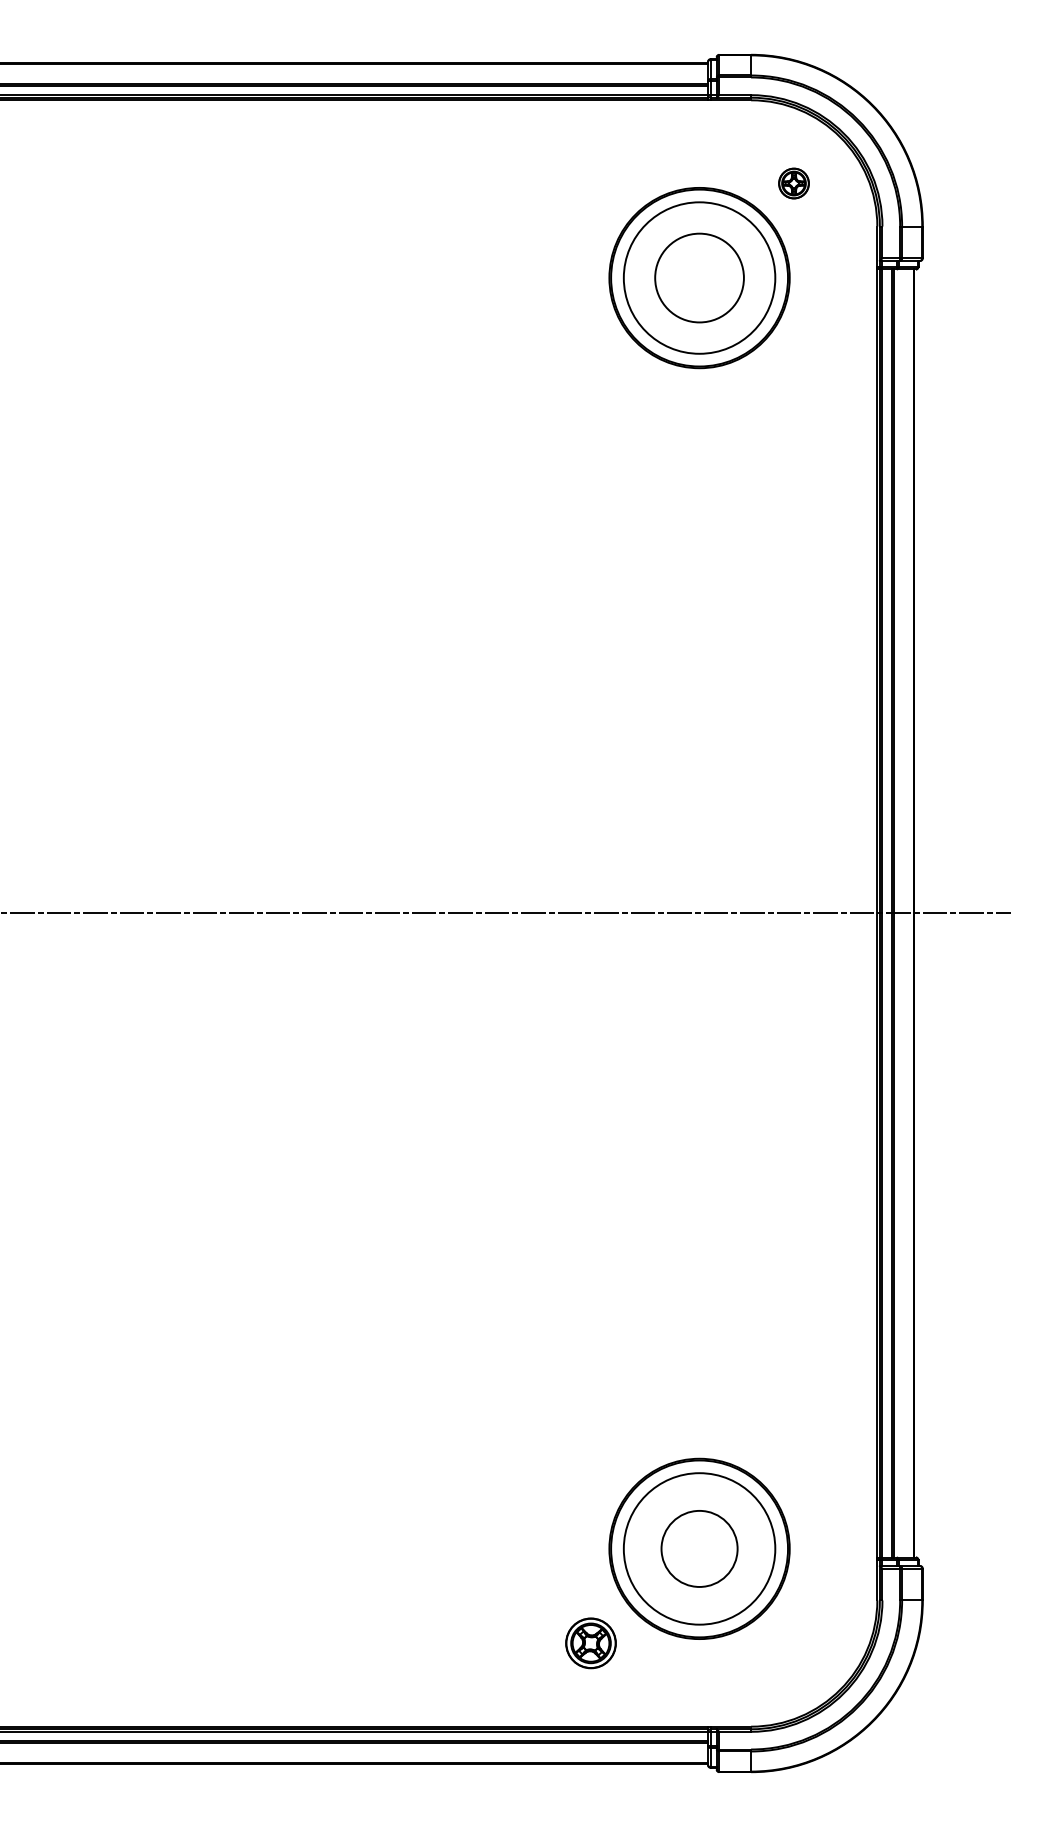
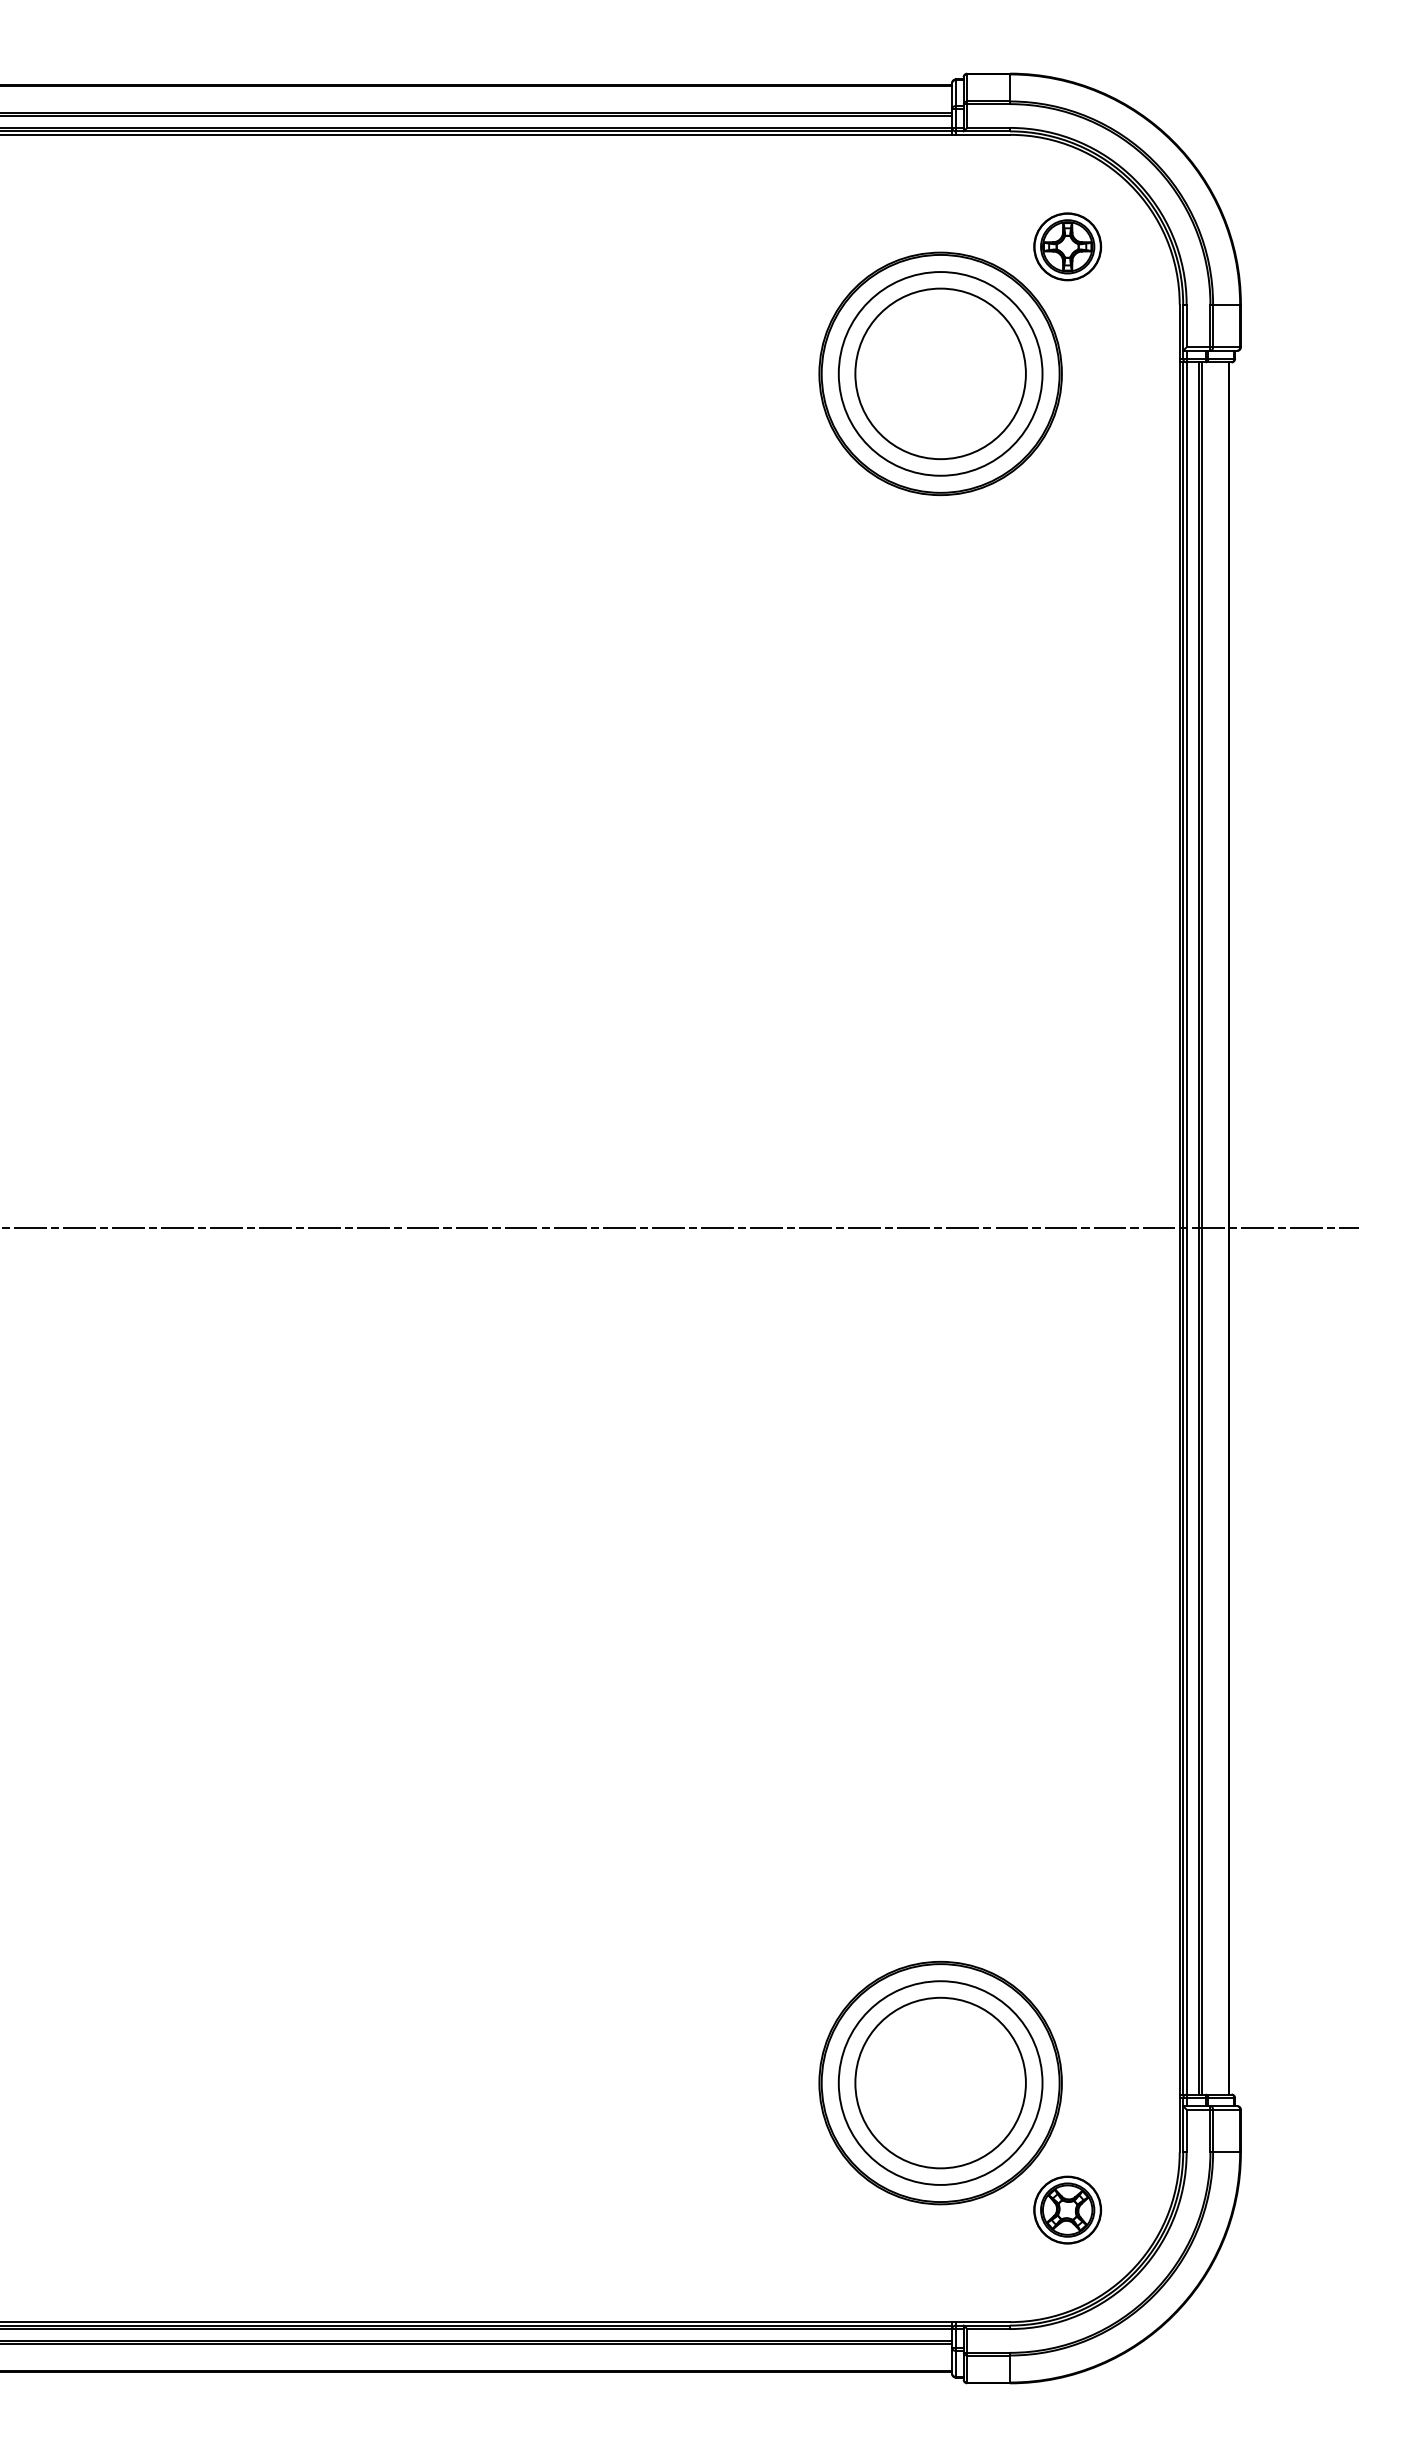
part: (793, 183) -> (1066, 246), size x1.67
circle: (699, 277) -> (940, 373), size x1.43
circle: (699, 1548) -> (940, 2082), size x1.67
part: (590, 1643) -> (1066, 2210), moved

